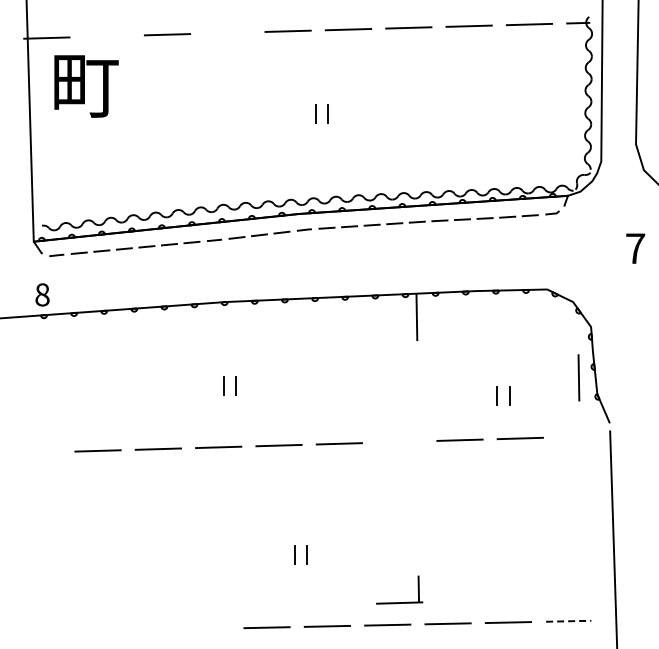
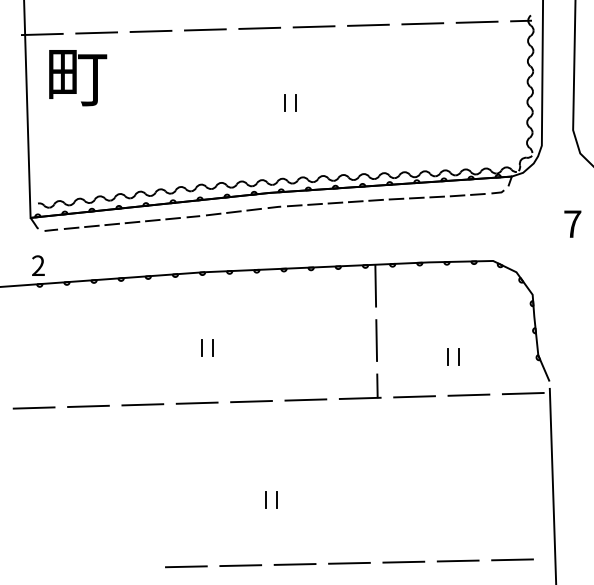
line: (227, 32) -> (205, 29), added
line: (106, 36) -> (96, 33), added
text: (42, 294) -> (38, 265), 8 -> 2
line: (578, 377) -> (376, 340), moved
line: (580, 436) -> (523, 393), added
line: (37, 452) -> (33, 407), added
part: (399, 602) -> (360, 397), moved
line: (568, 621) -> (512, 560), dashed -> solid
line: (206, 628) -> (186, 566), added

